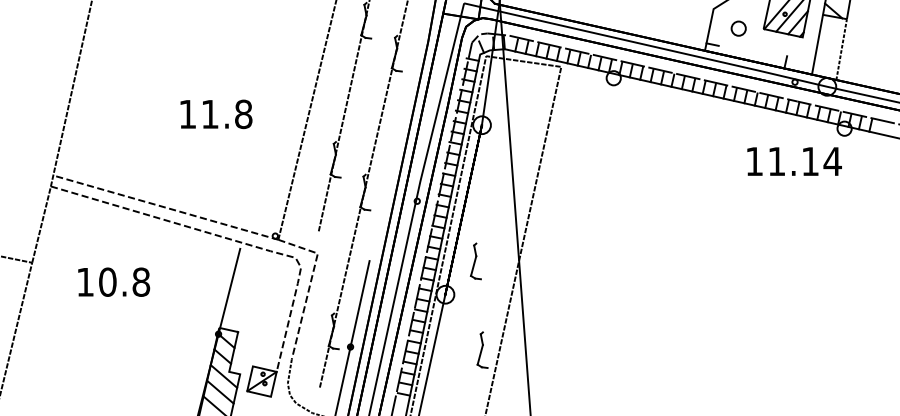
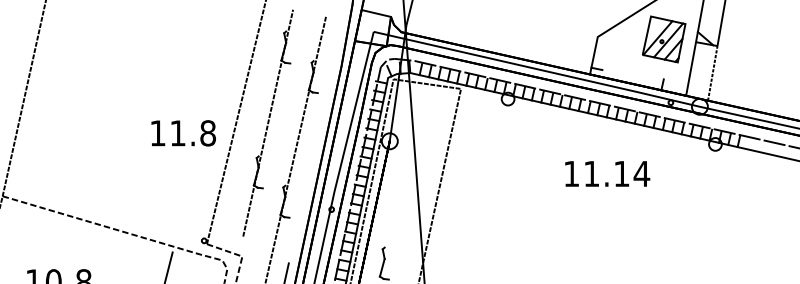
part: (738, 28) -> (620, 54), removed
text: (216, 114) -> (183, 133), moved
text: (794, 161) -> (607, 173), moved
line: (167, 207) -> (107, 215), removed

